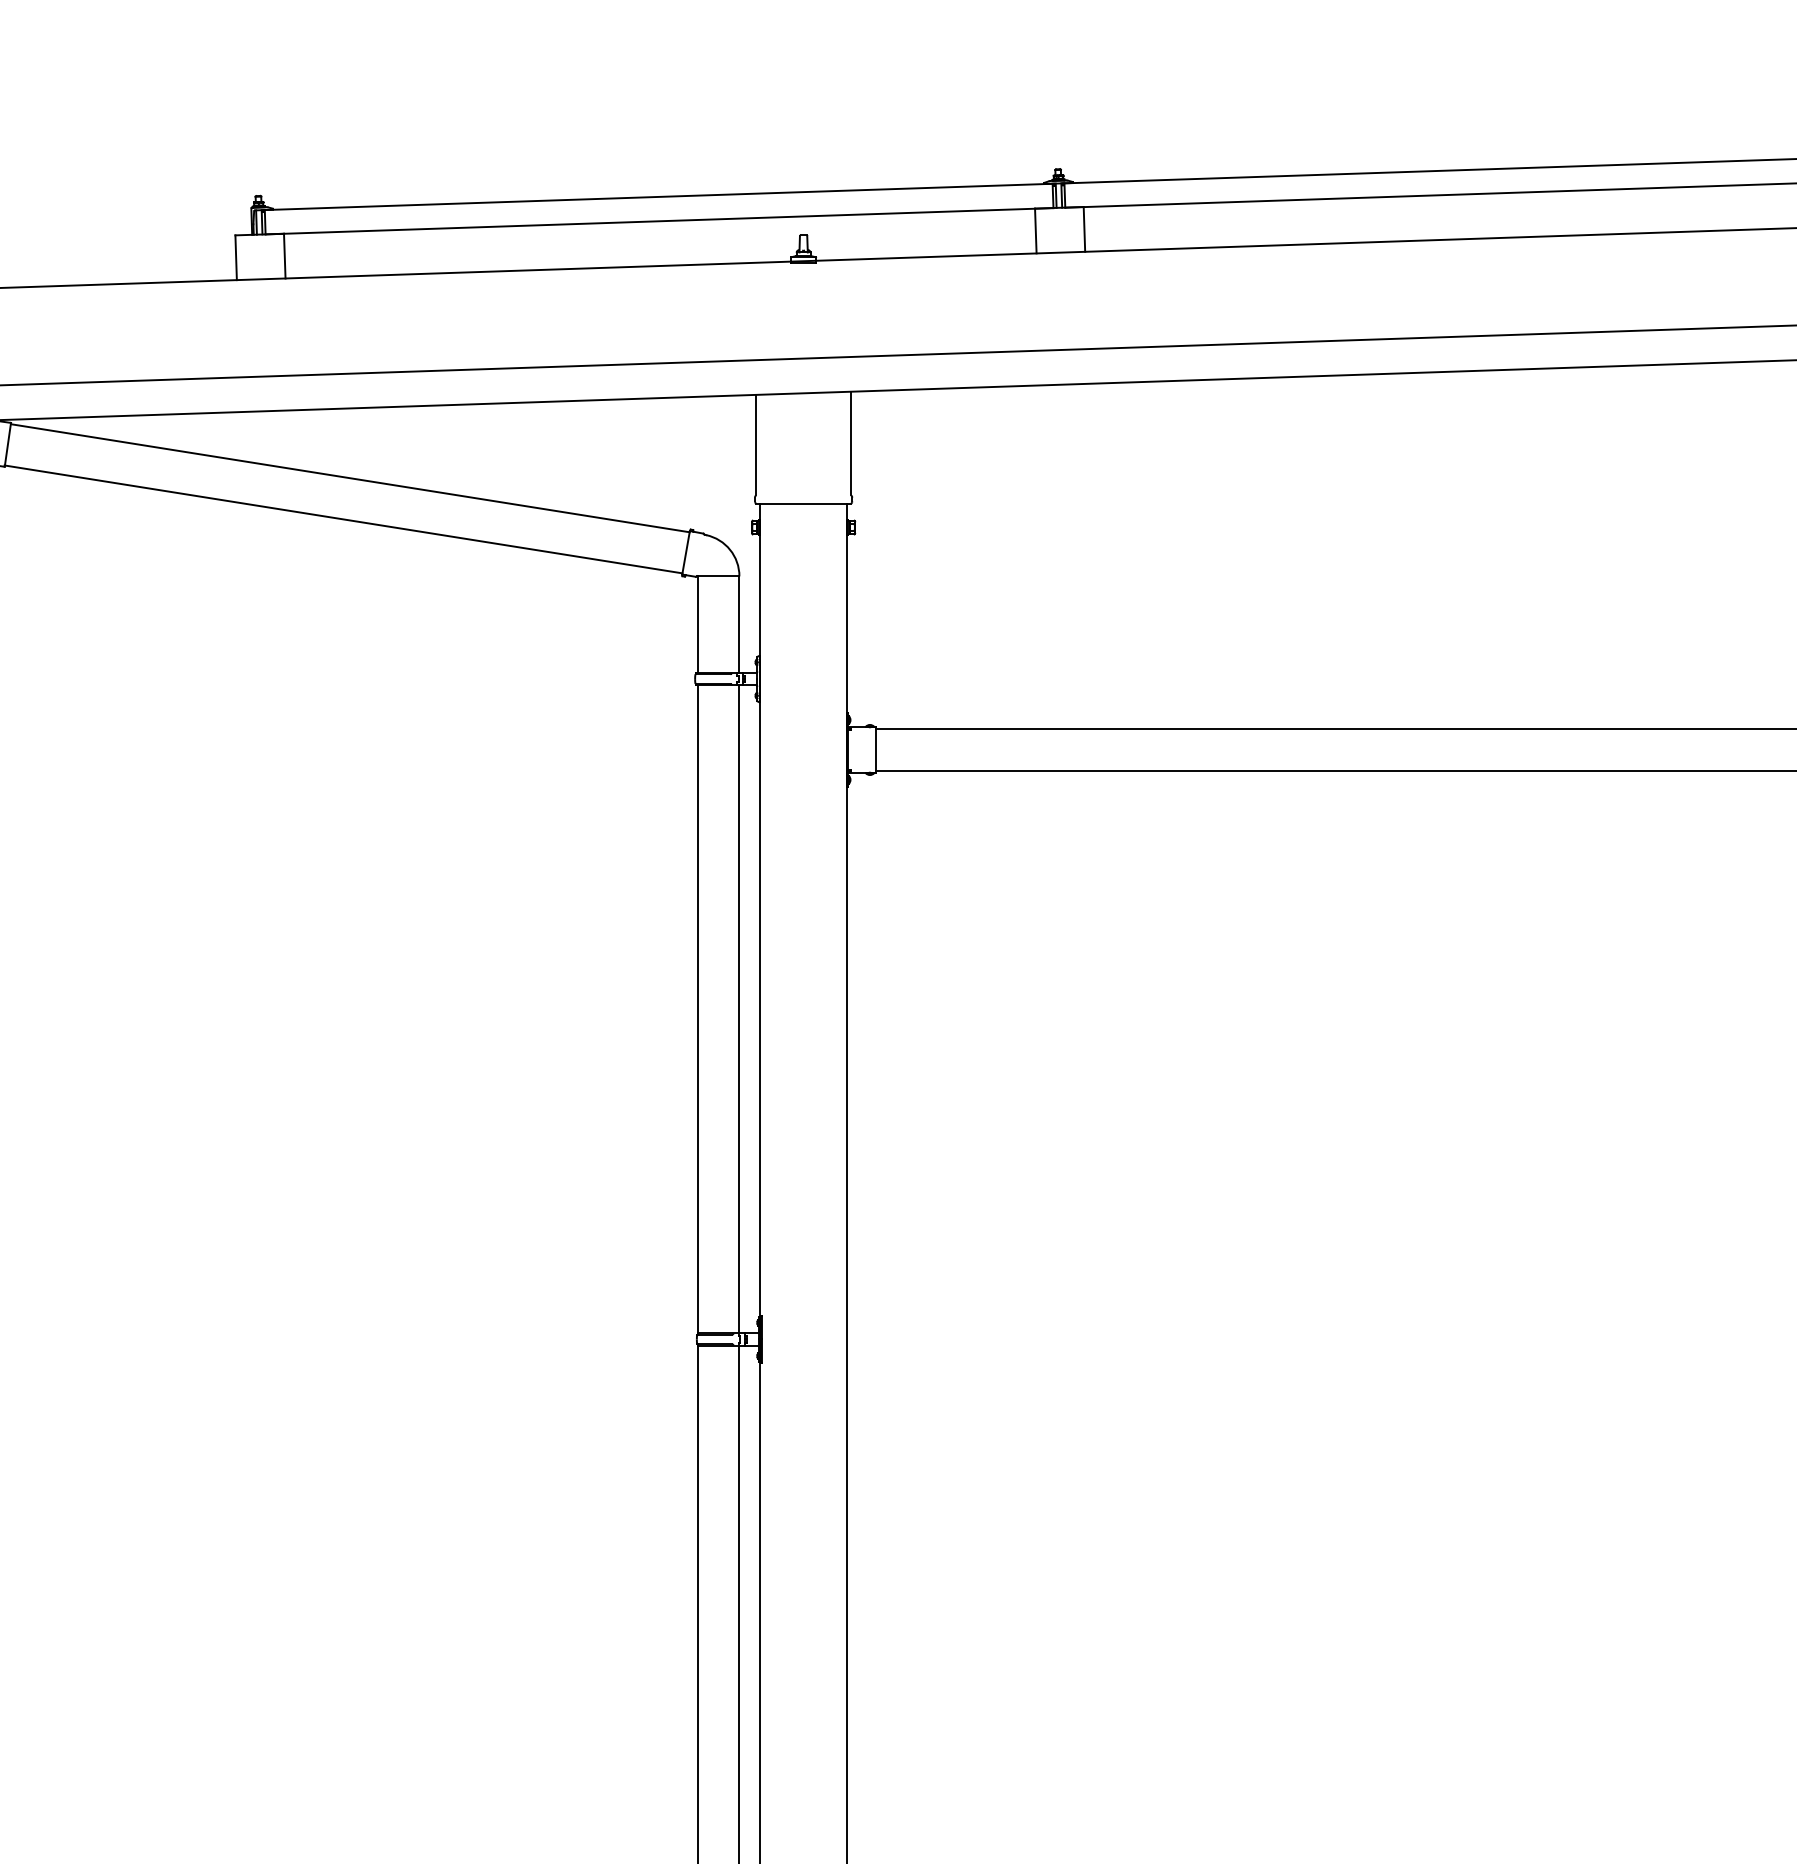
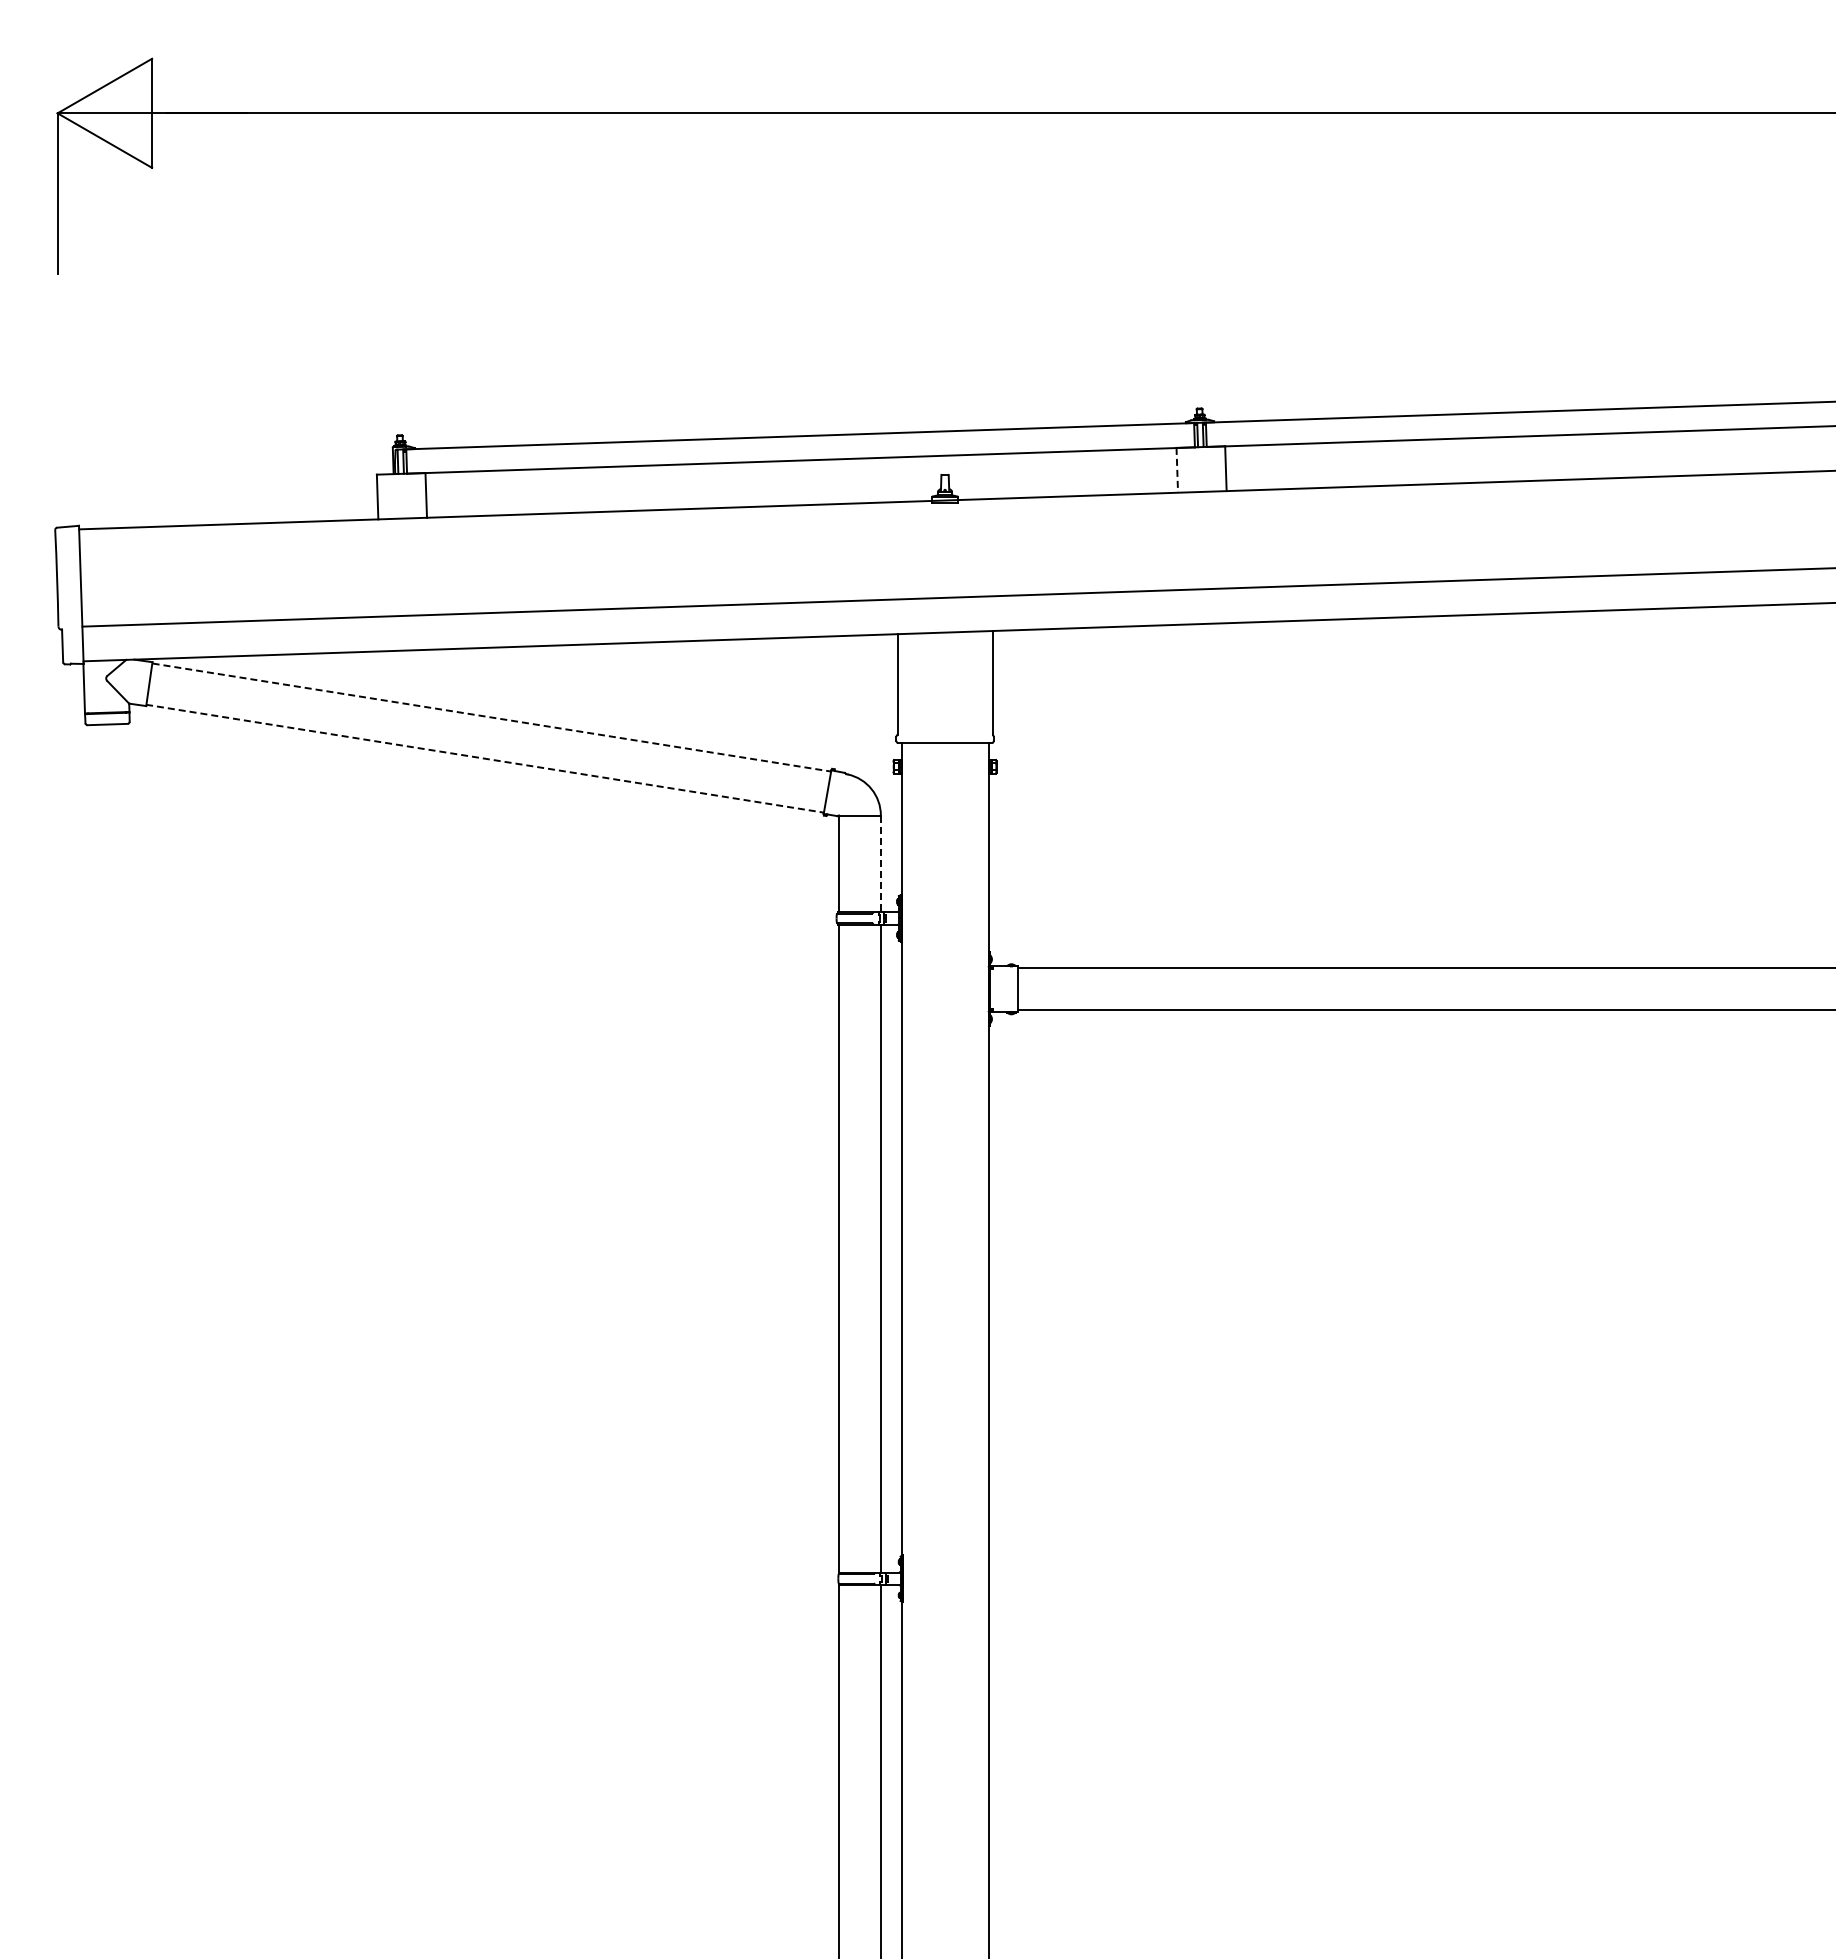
line: (1036, 231) -> (1177, 470), solid -> dashed
line: (350, 478) -> (491, 717), solid -> dashed
line: (344, 519) -> (485, 758), solid -> dashed
line: (739, 625) -> (880, 864), solid -> dashed

